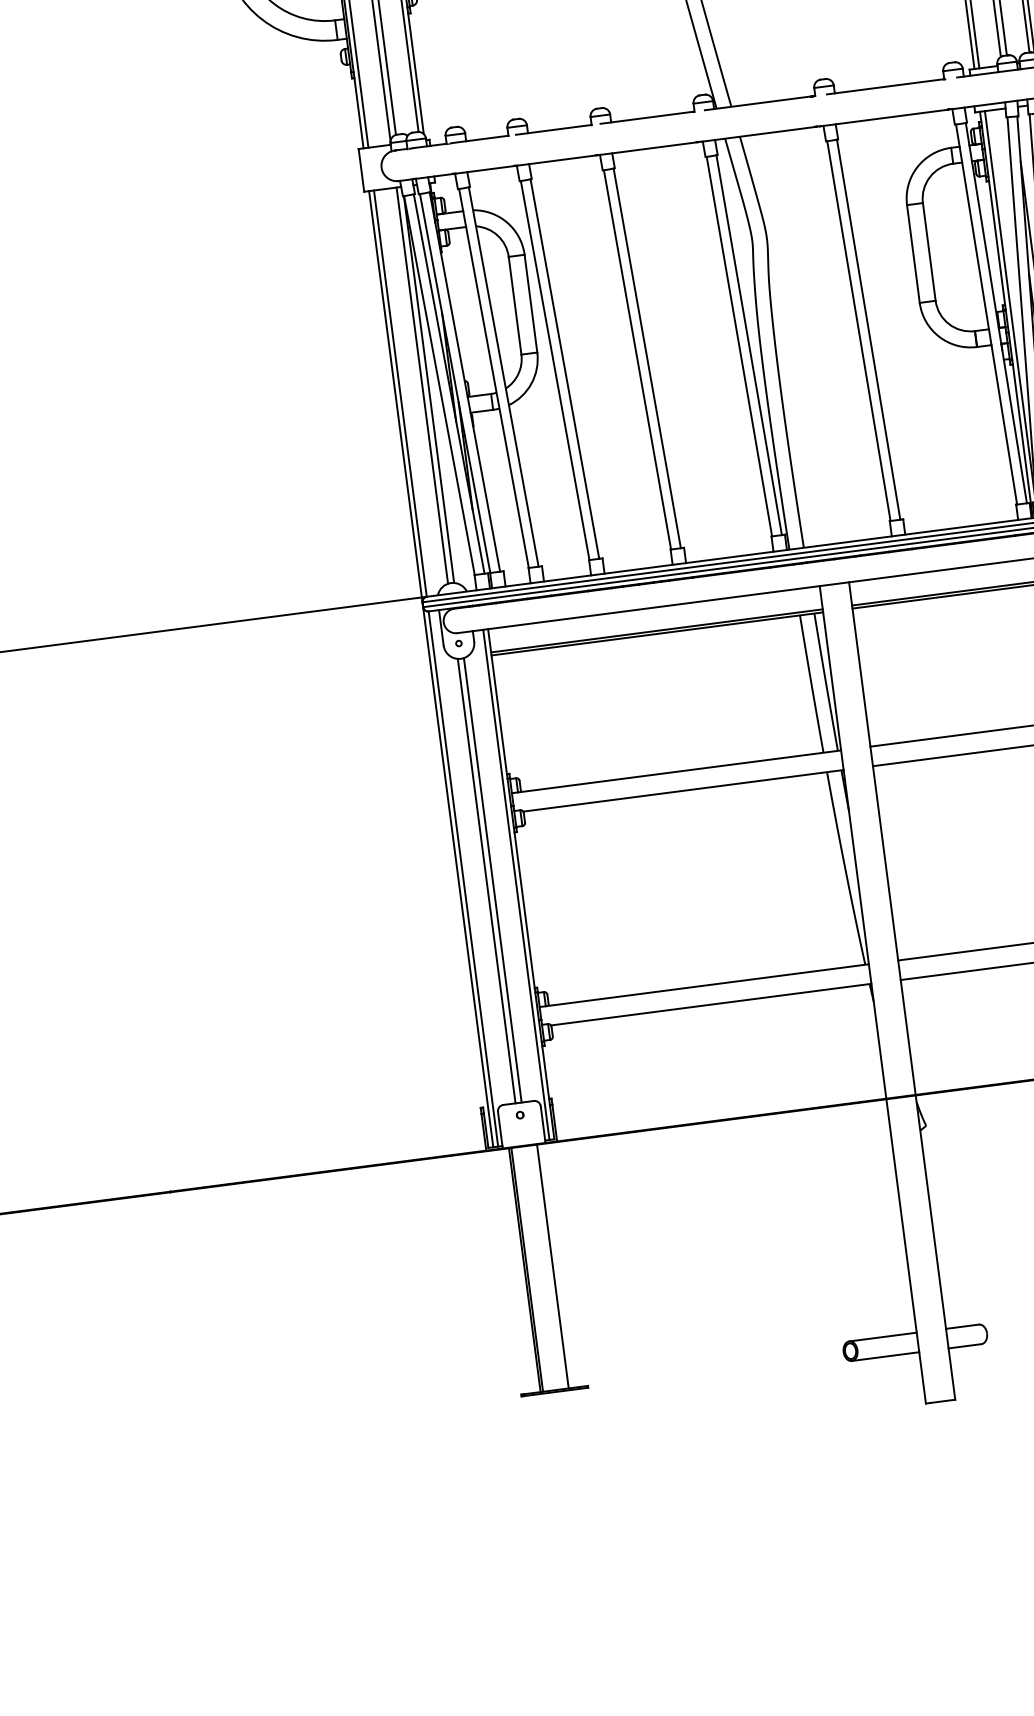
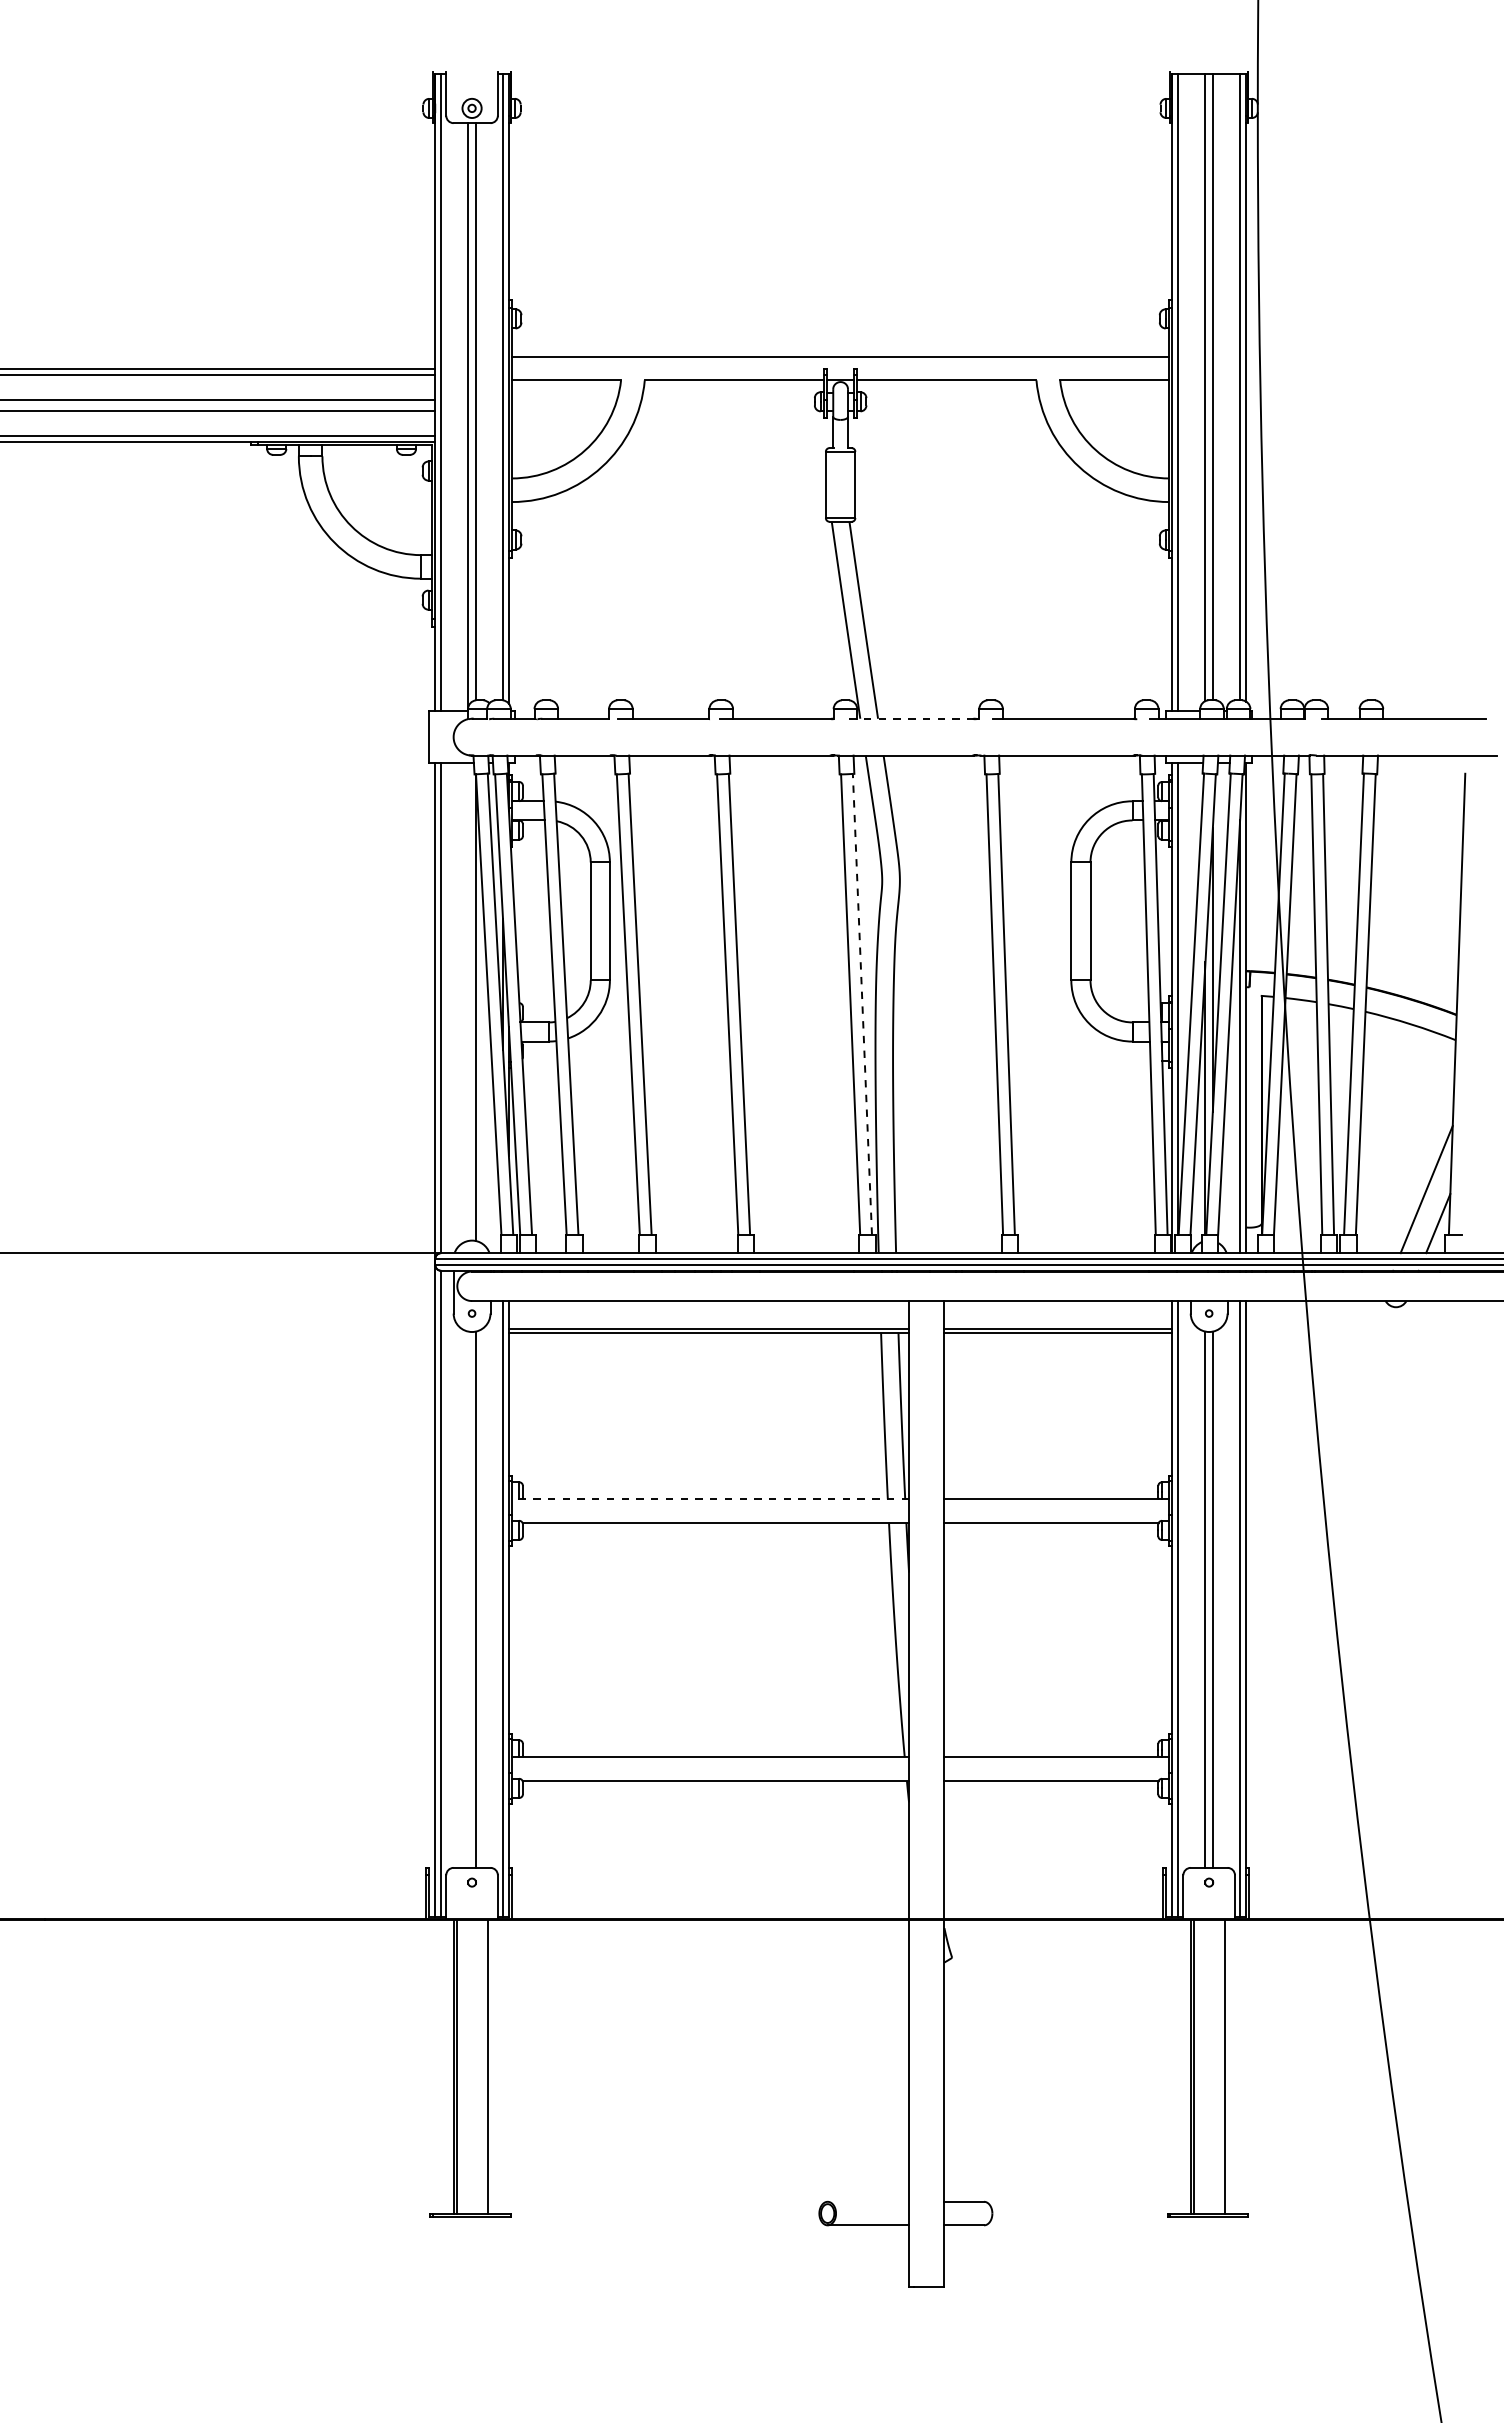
line: (757, 103) -> (909, 718), solid -> dashed
line: (749, 345) -> (862, 1004), solid -> dashed
line: (422, 385) -> (468, 1001), removed
line: (676, 771) -> (710, 1499), solid -> dashed
line: (486, 880) -> (468, 1599), removed
line: (883, 1336) -> (868, 2201), removed

